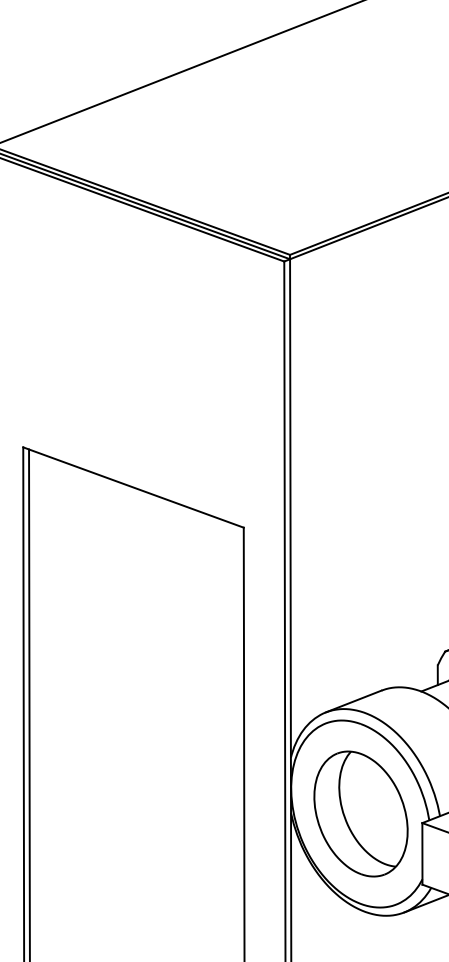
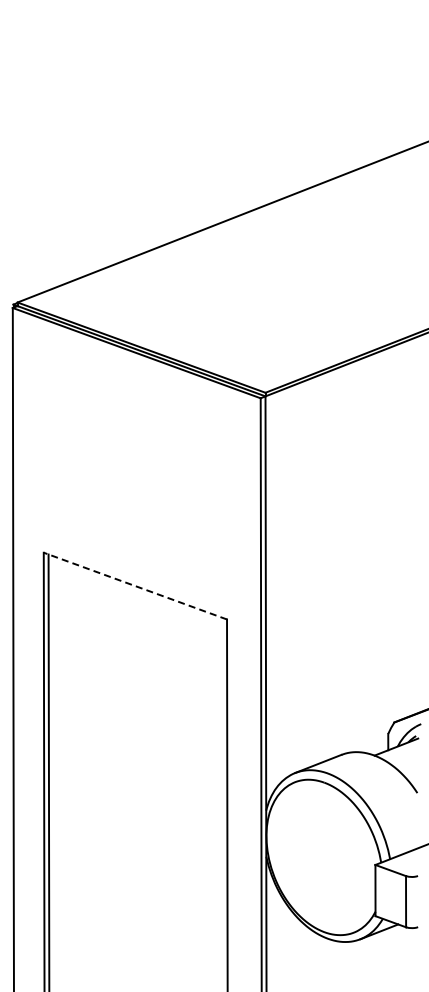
line: (133, 488) -> (135, 586), solid -> dashed
part: (361, 814) -> (324, 857), removed

